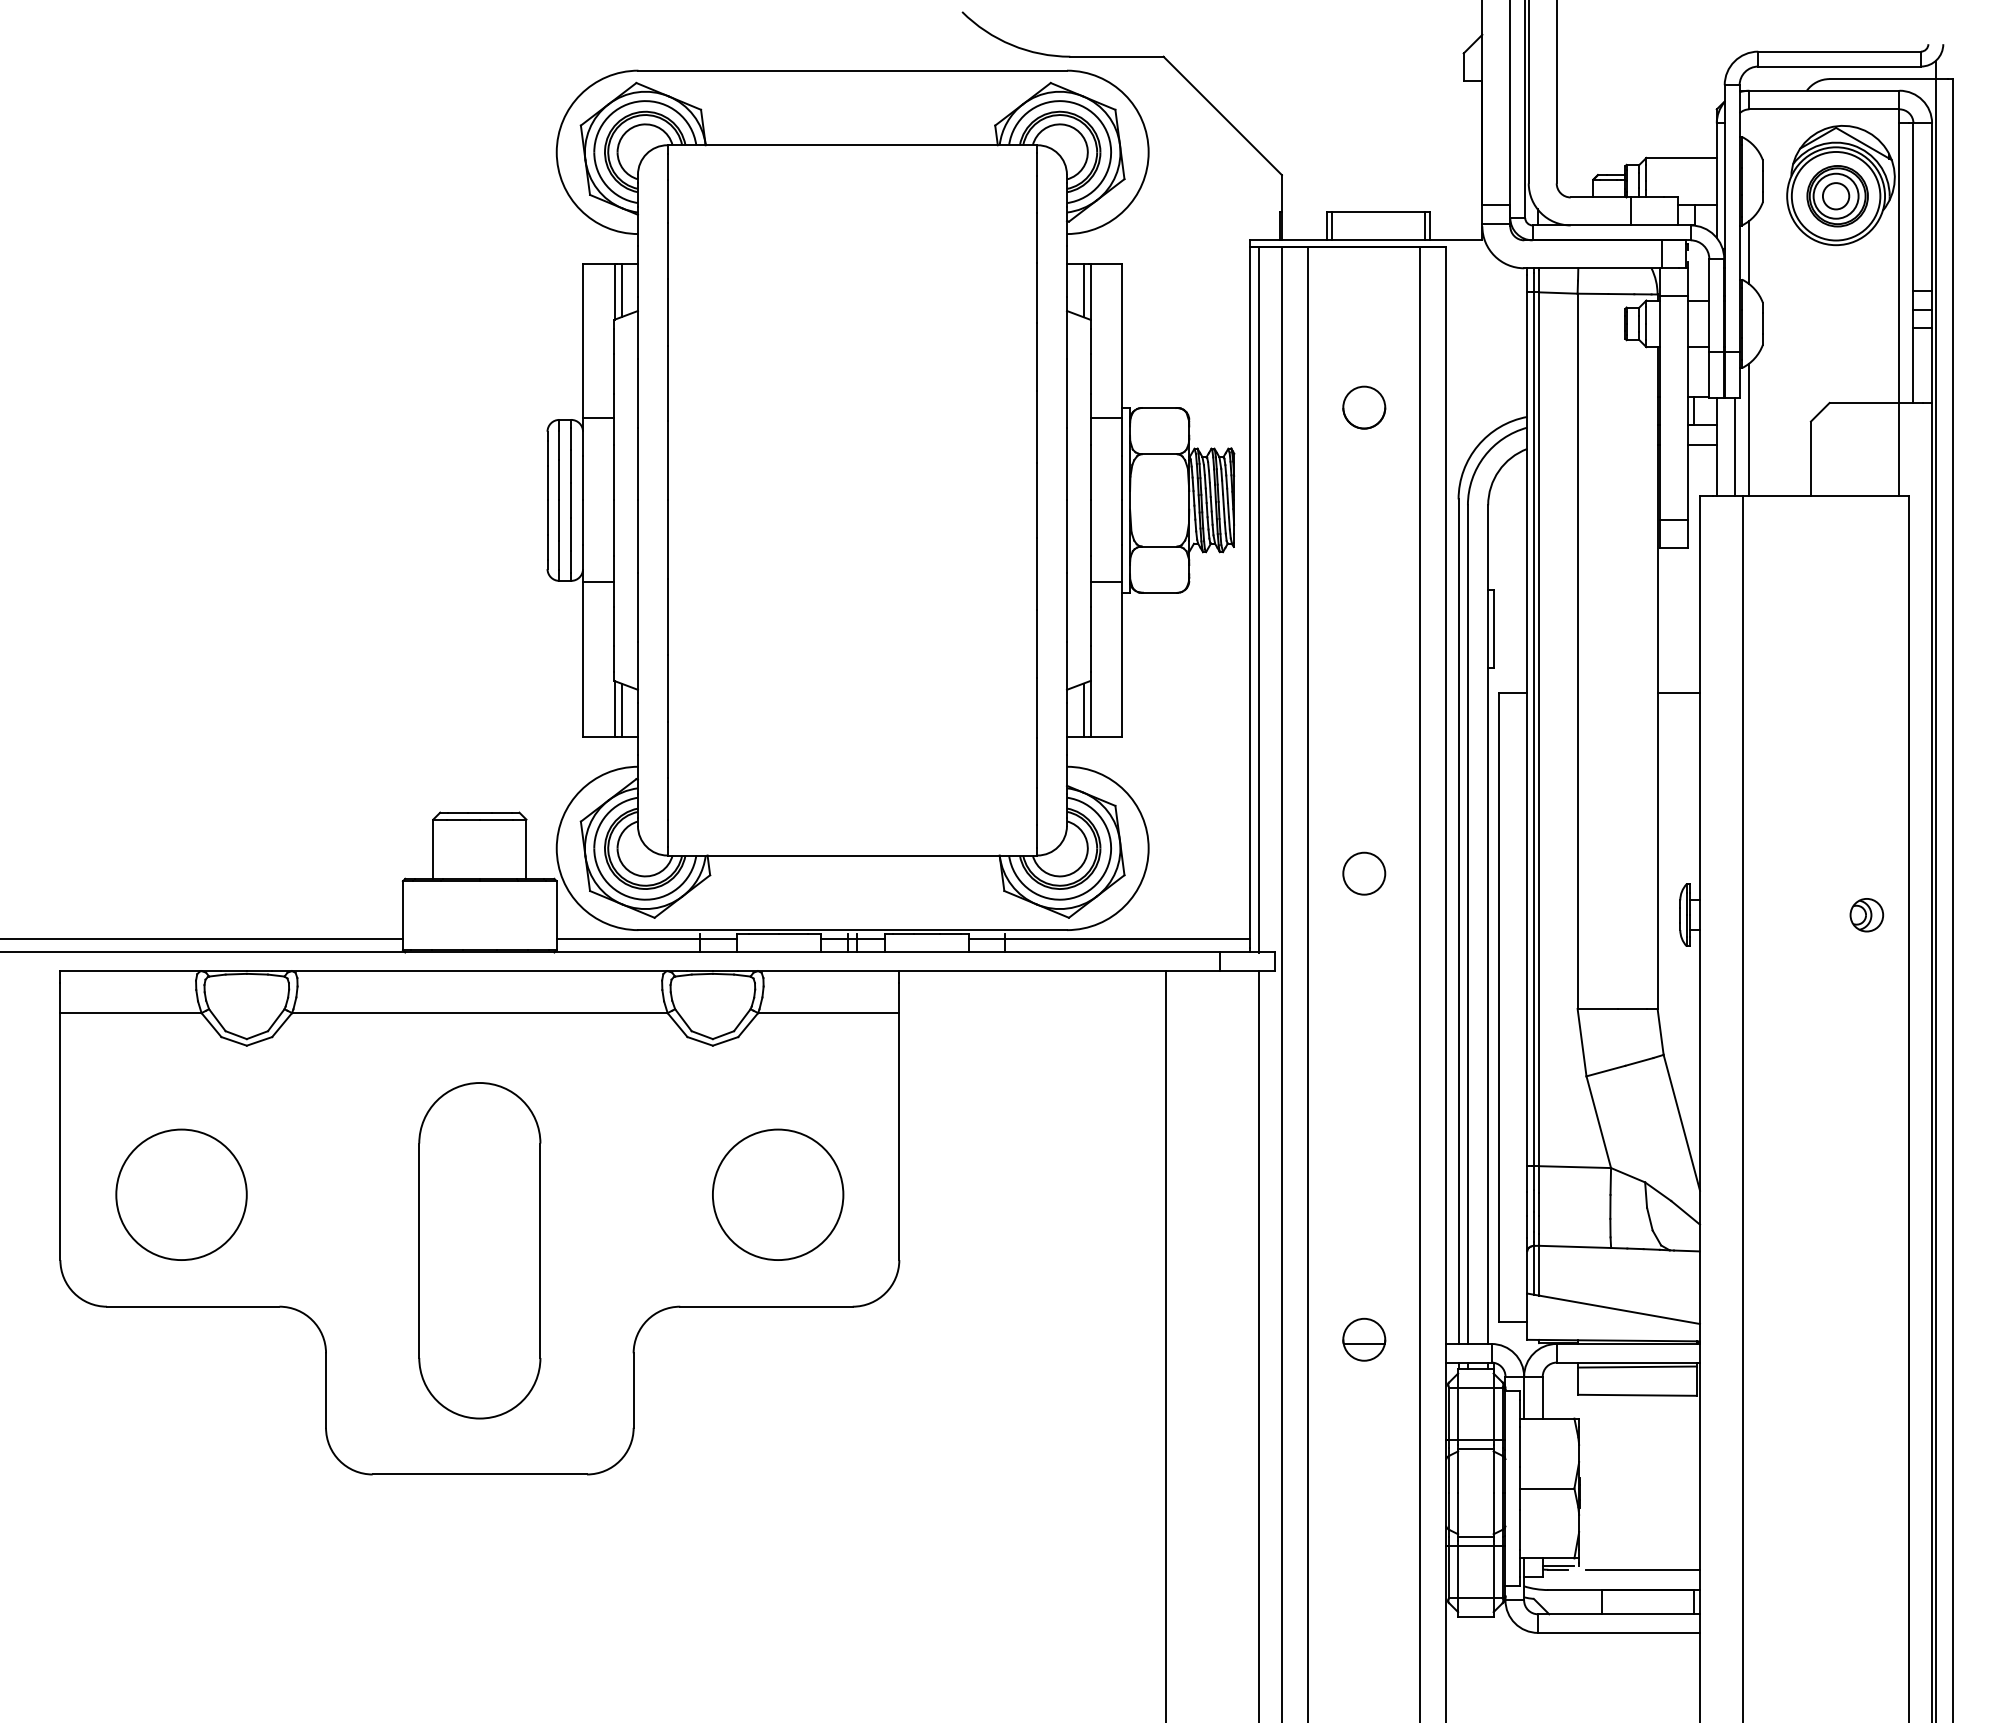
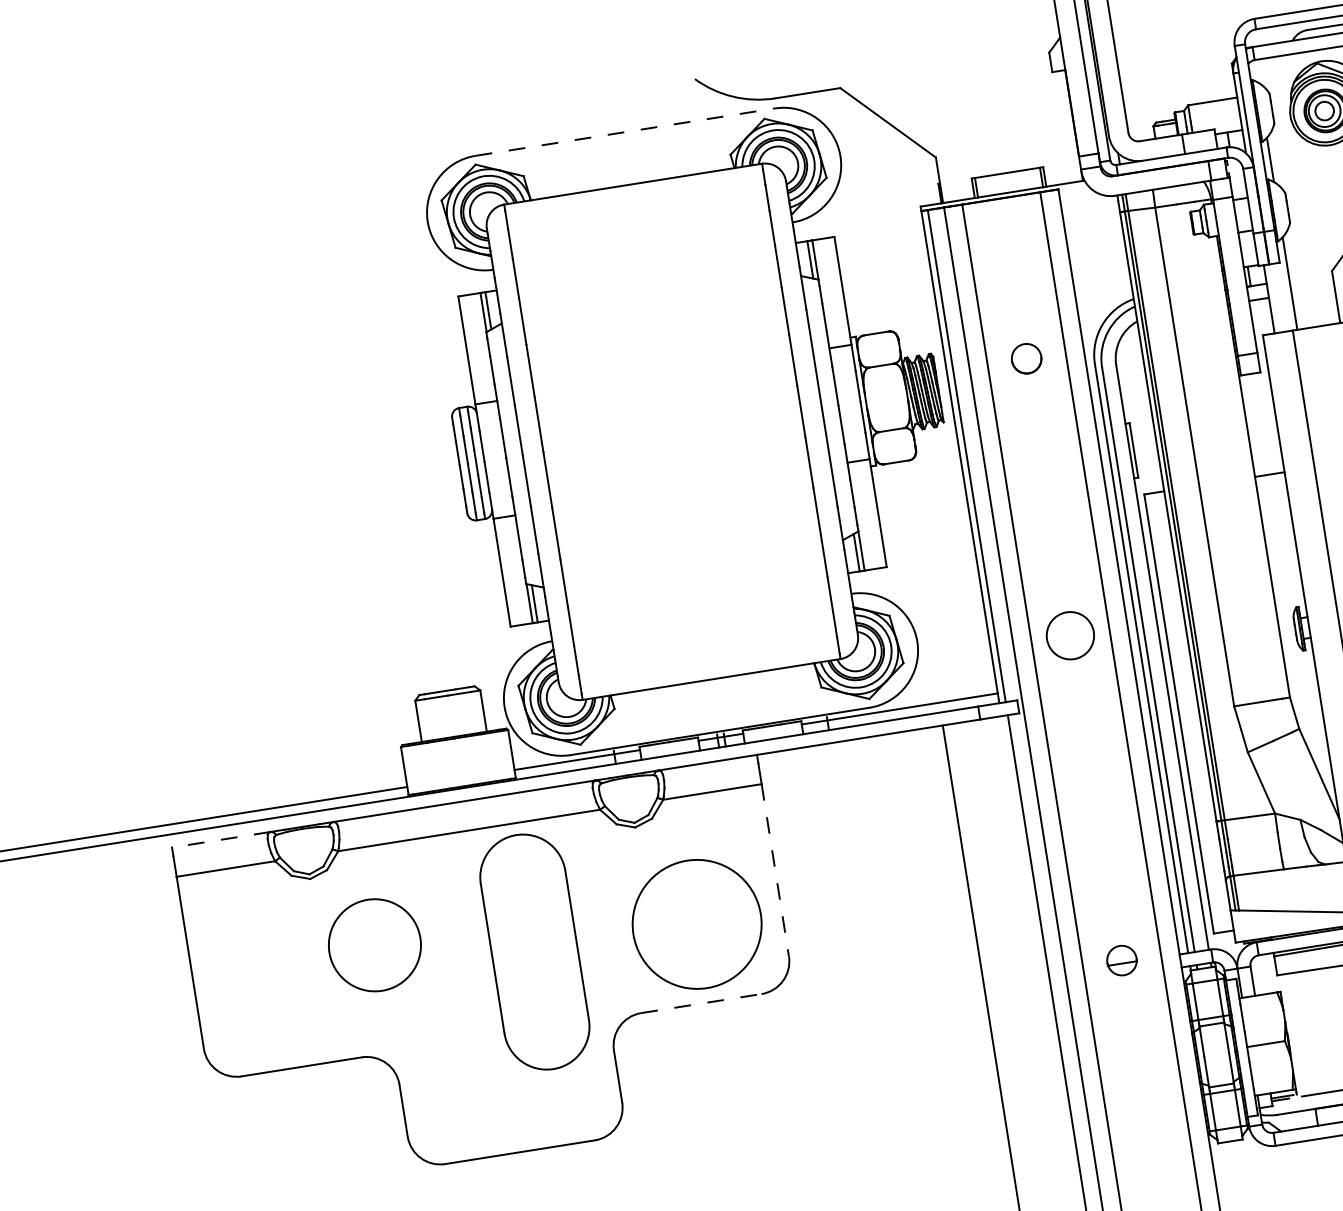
line: (853, 70) -> (625, 131), solid -> dashed
part: (1364, 407) -> (1026, 358), moved
line: (1735, 447) -> (1282, 297), removed
circle: (1364, 873) -> (1070, 635), size x1.6
line: (130, 971) -> (220, 840), solid -> dashed
line: (899, 1136) -> (775, 870), solid -> dashed
circle: (181, 1194) -> (374, 945), moved
circle: (778, 1194) -> (697, 924), size x1.4
part: (479, 1250) -> (534, 951), moved
line: (766, 1306) -> (701, 1003), solid -> dashed

